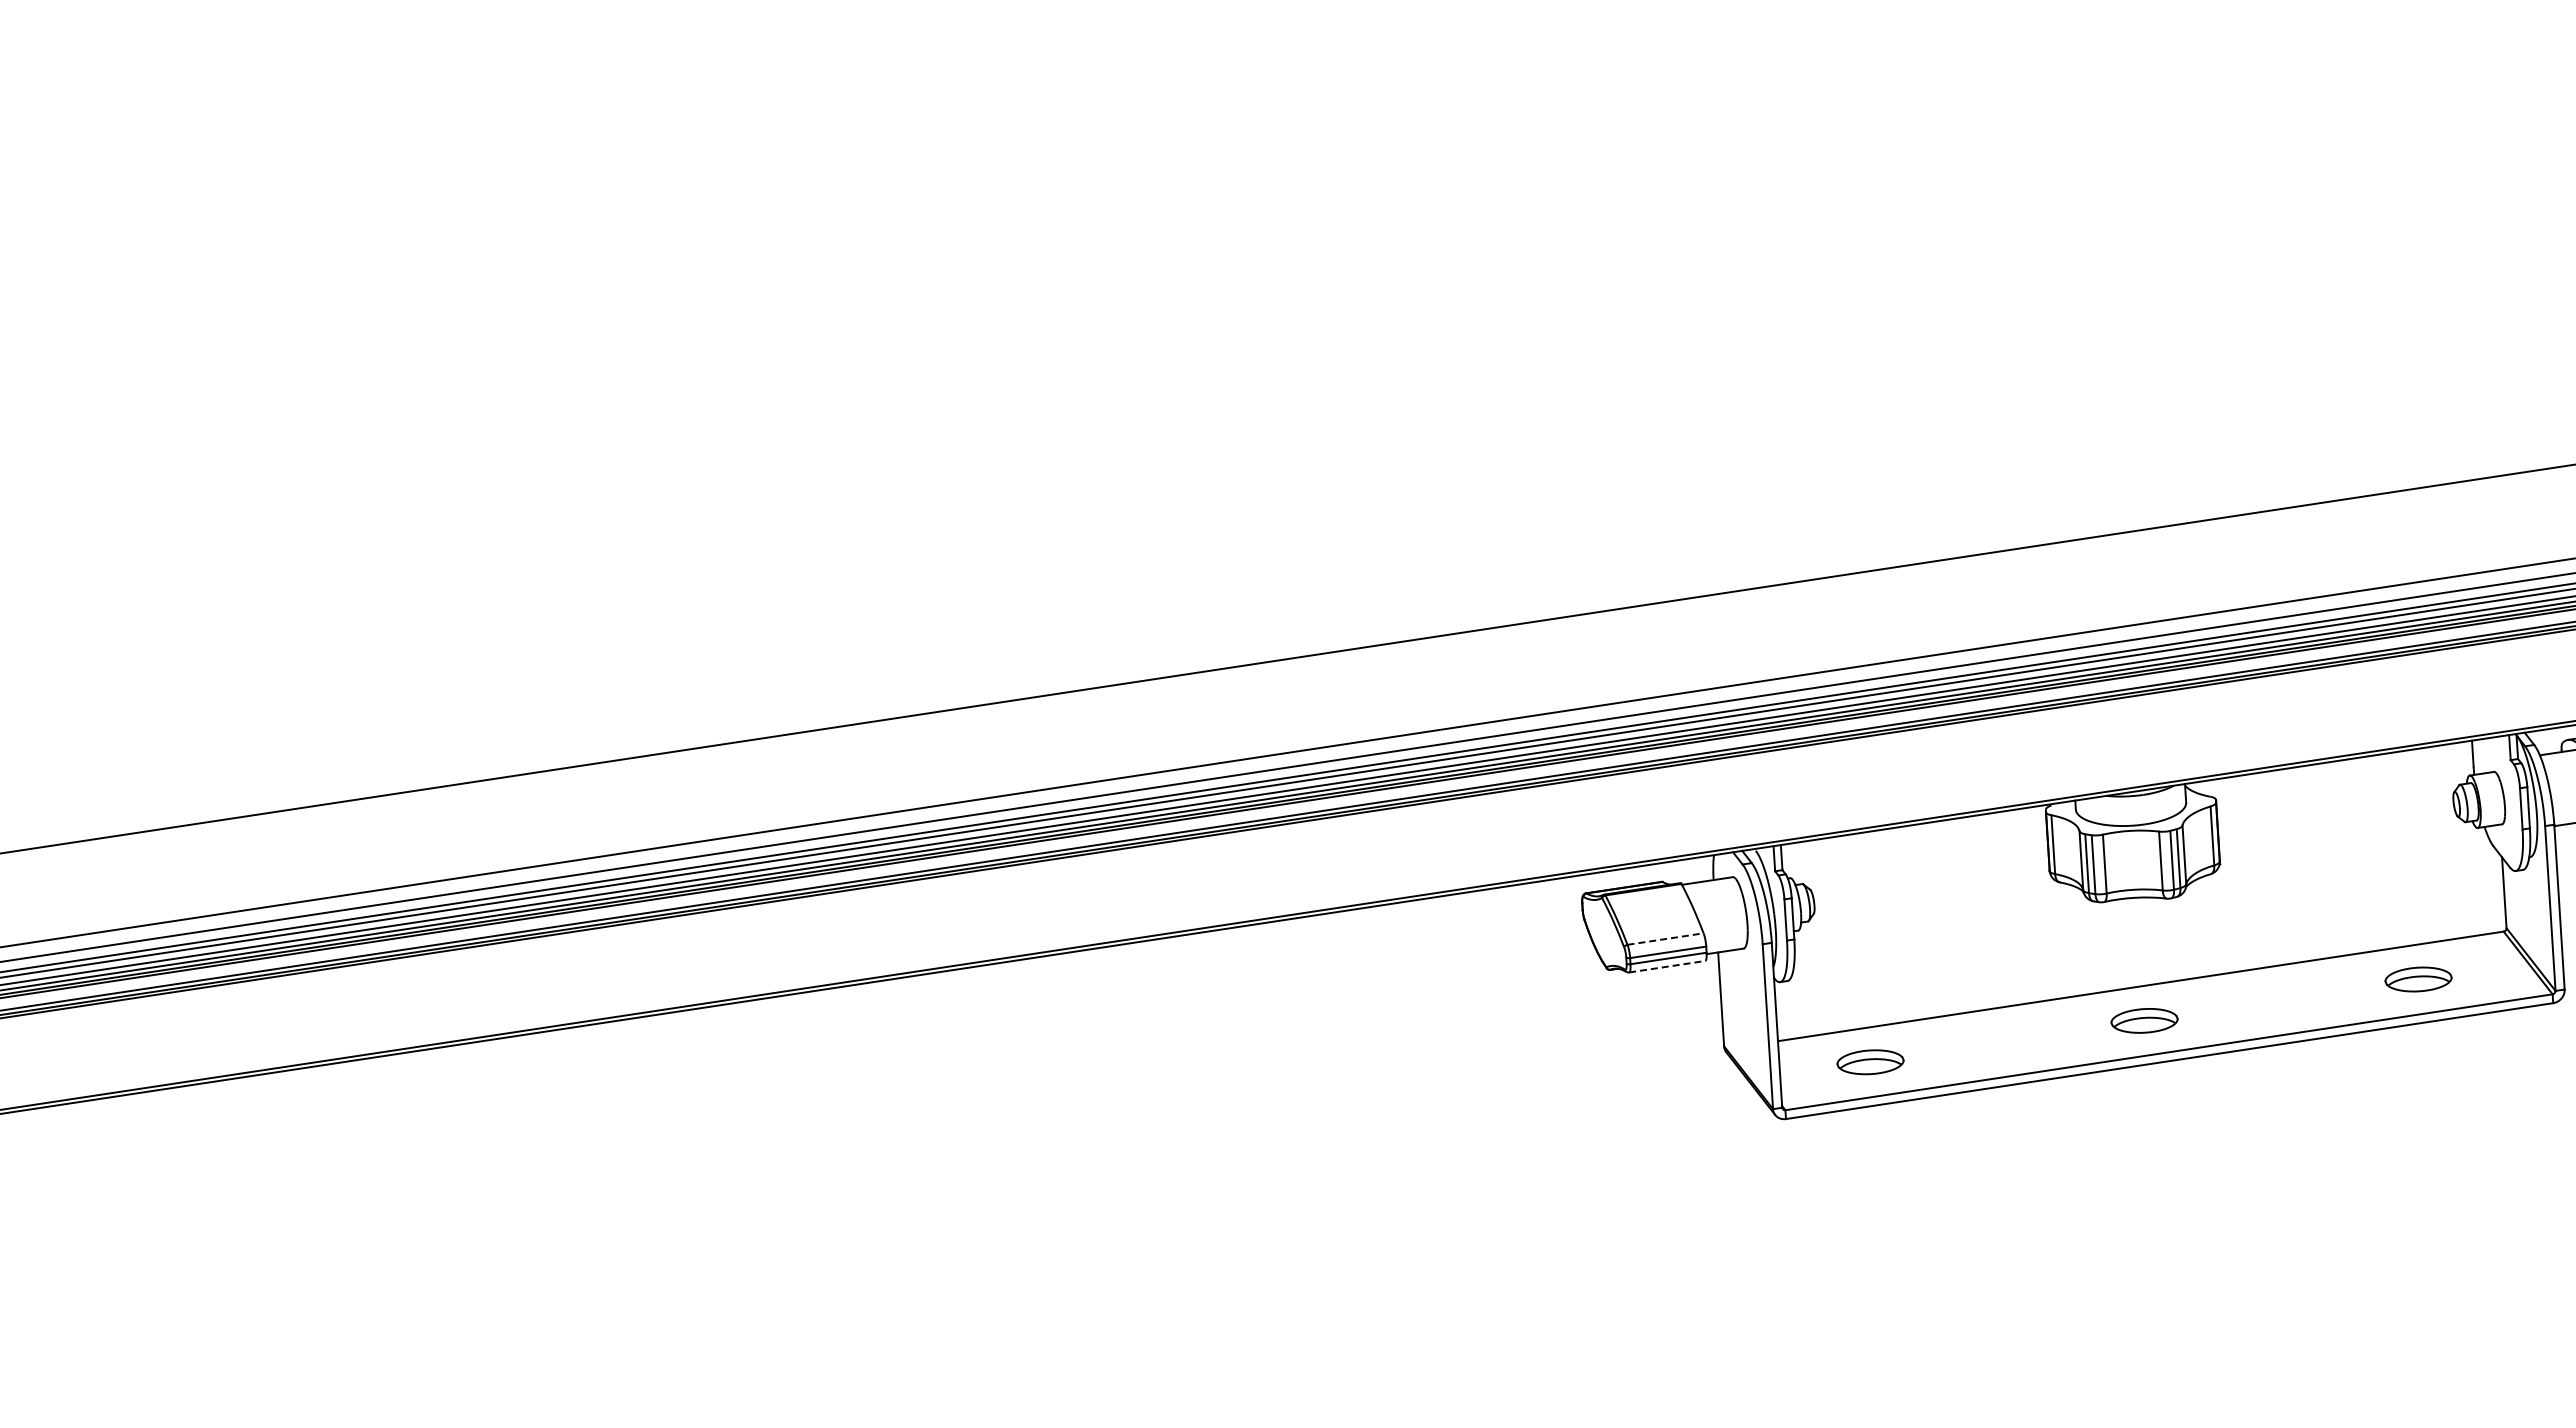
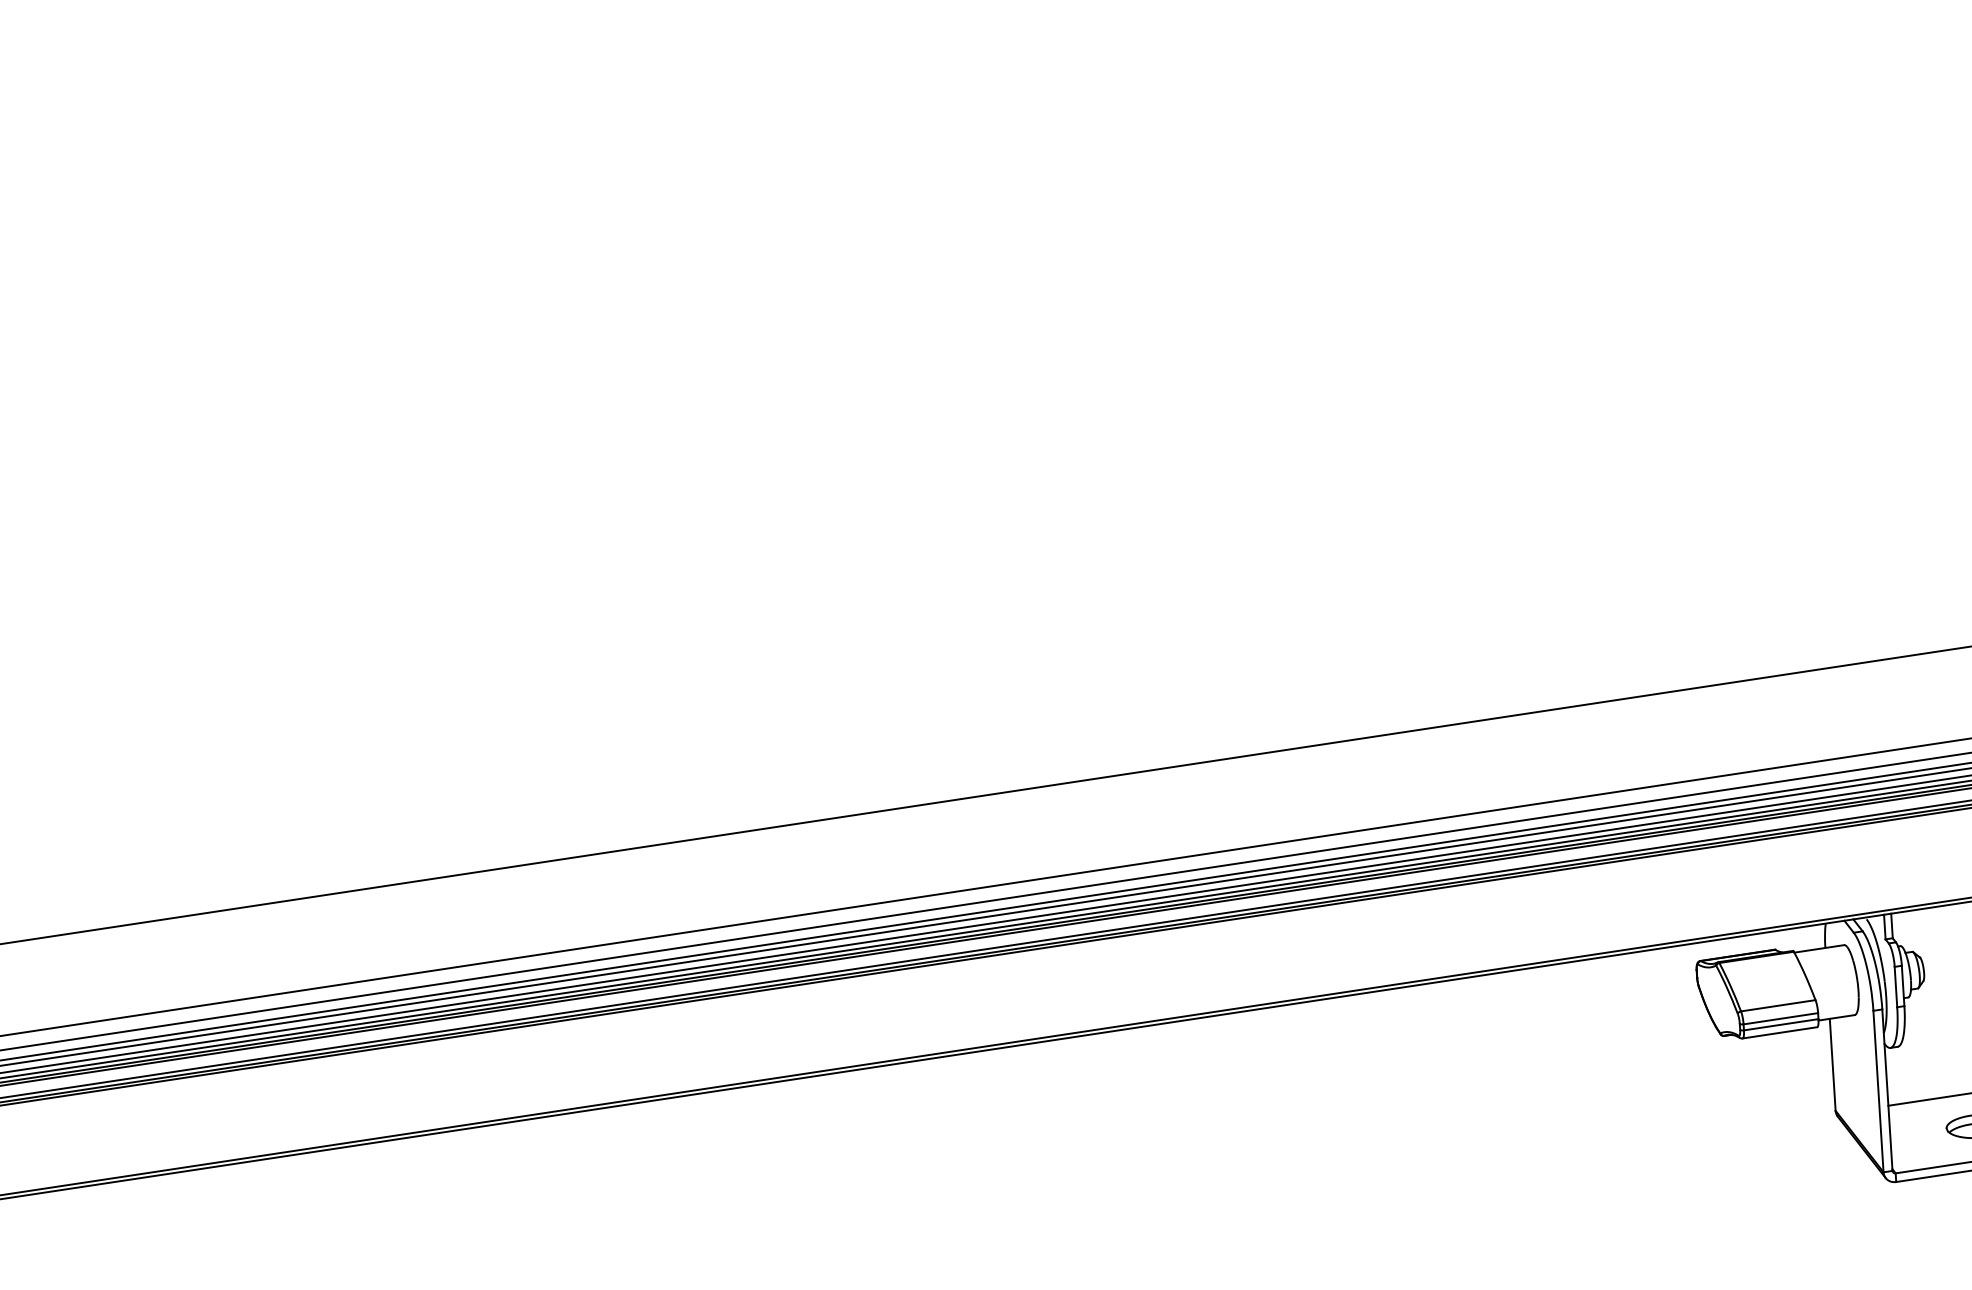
line: (1666, 939) -> (1779, 1006), dashed -> solid
line: (1667, 966) -> (1780, 1032), dashed -> solid

